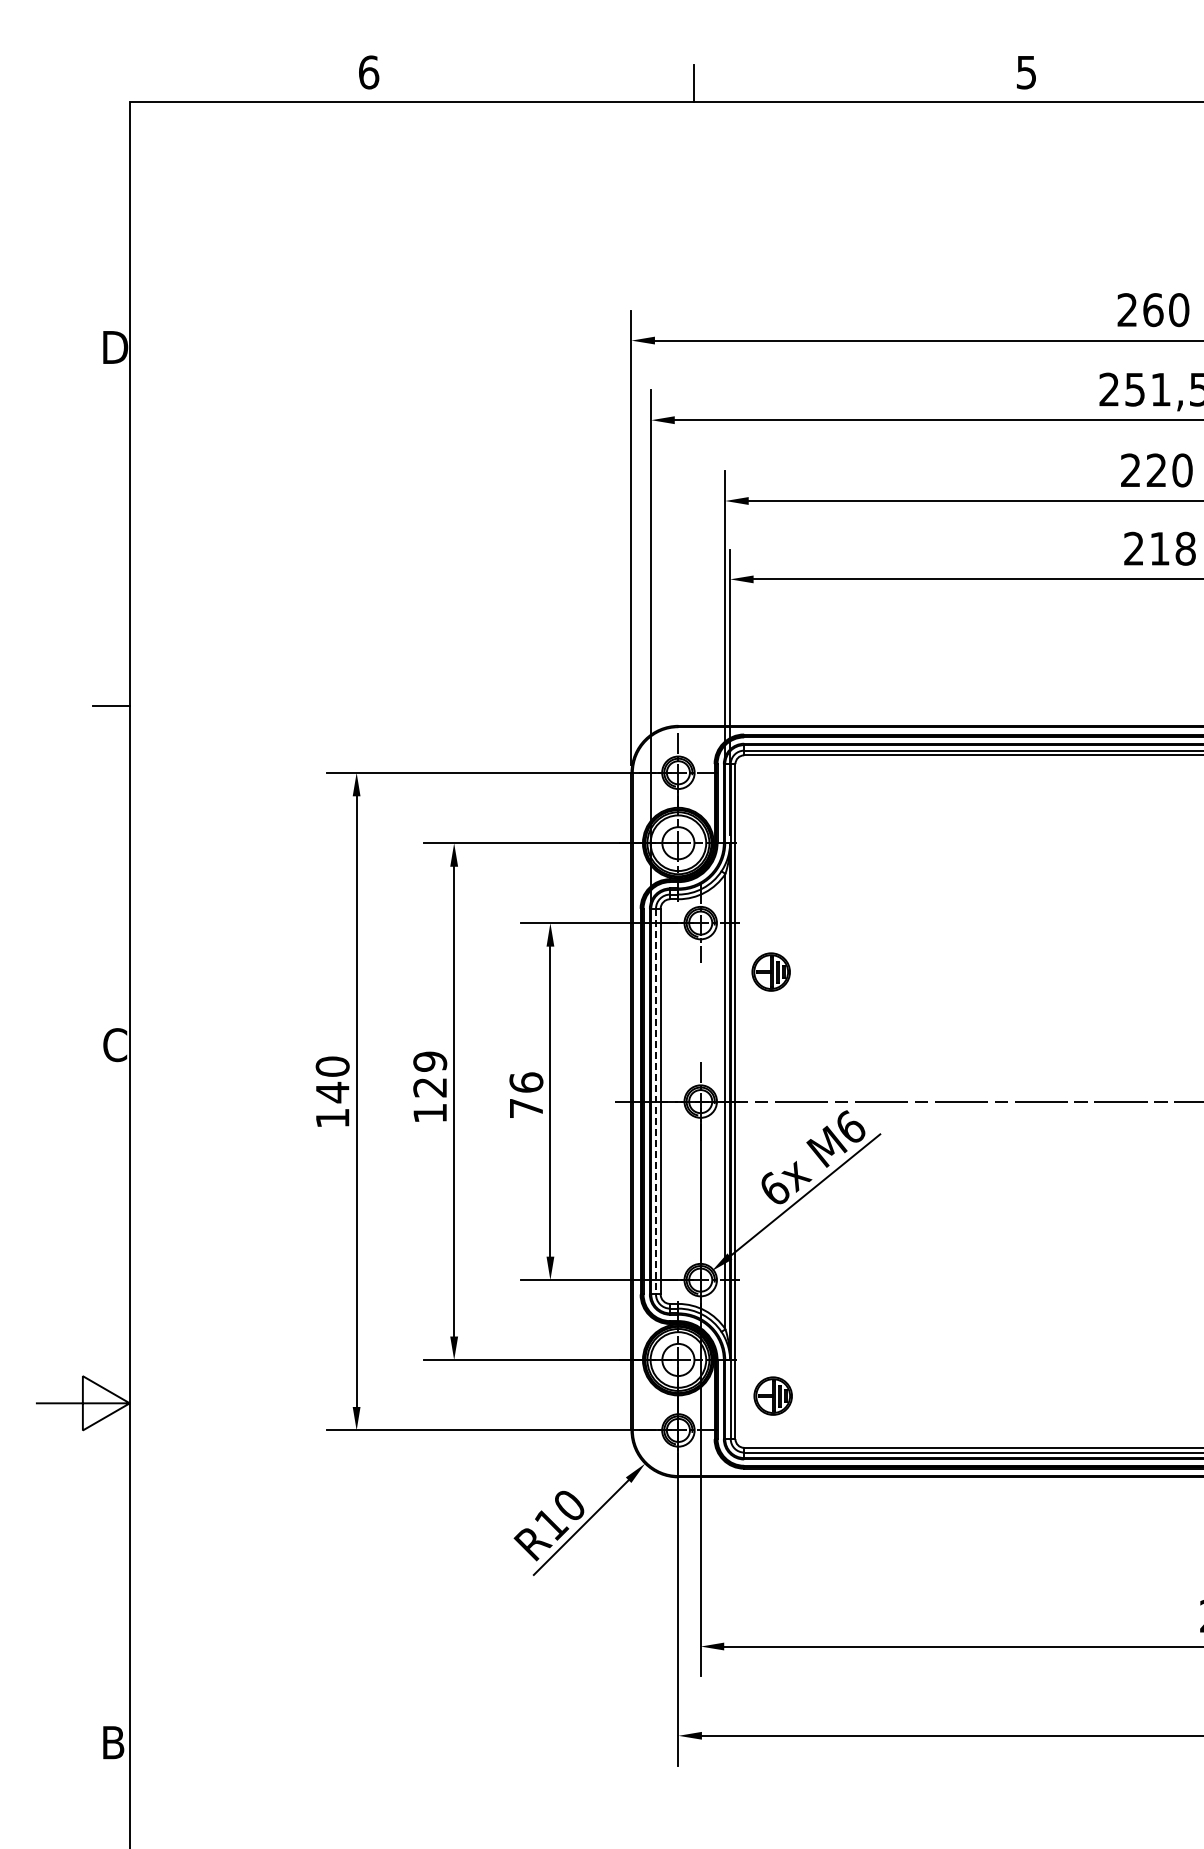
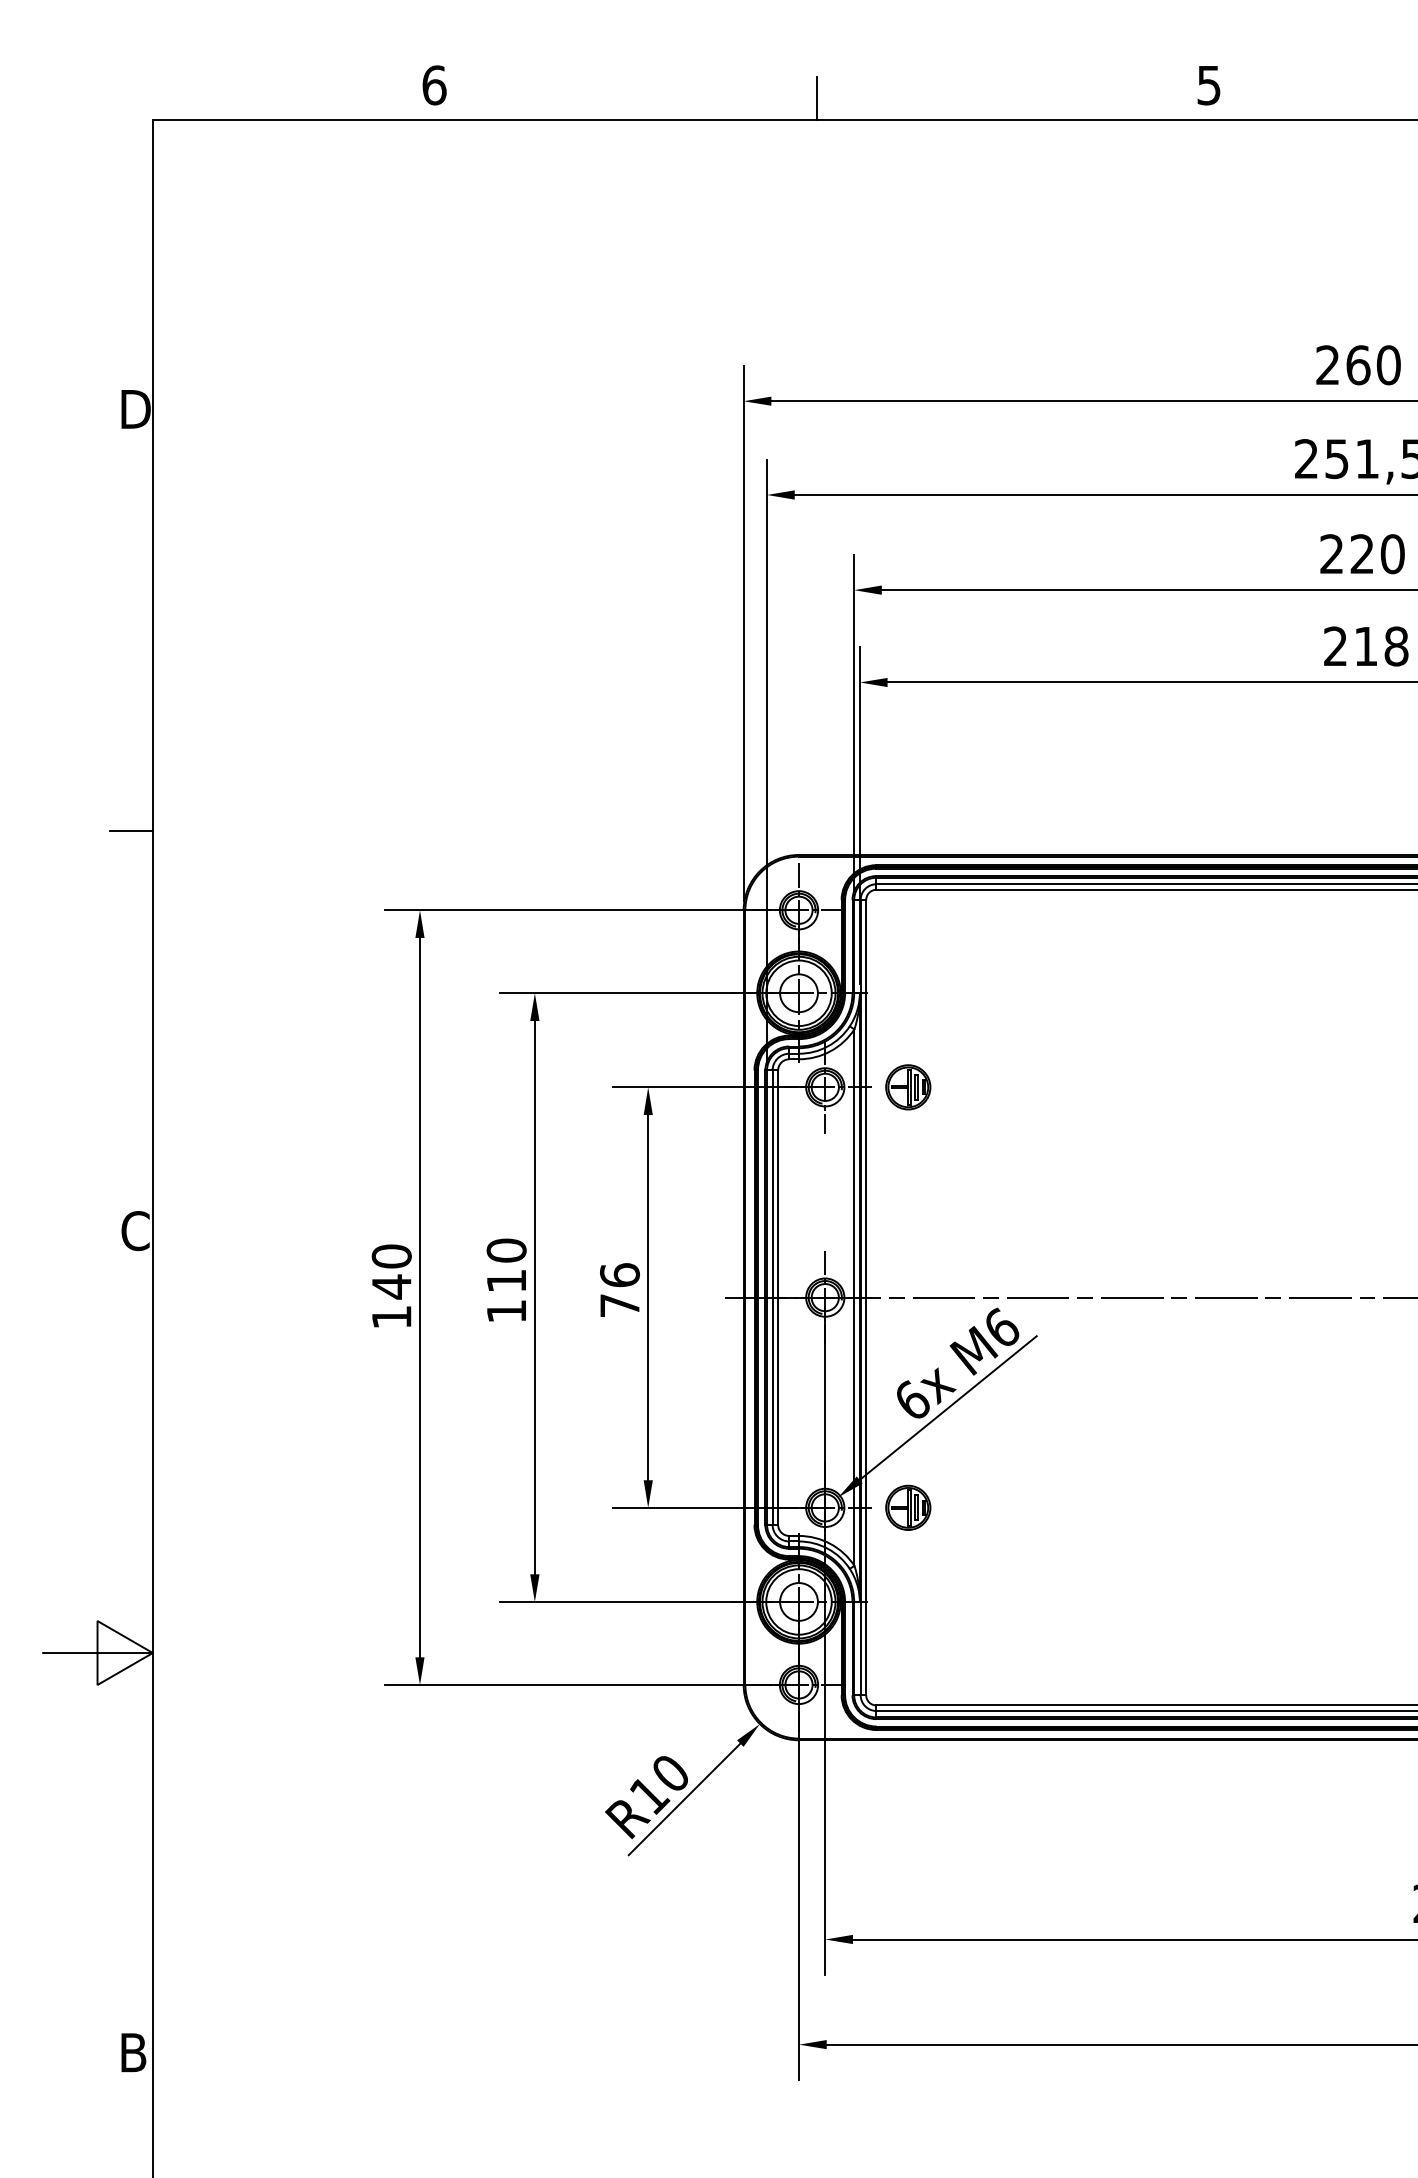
part: (770, 971) -> (907, 1086), moved
text: (430, 1074) -> (506, 1265), 129 -> 110
line: (656, 1101) -> (773, 1297), dashed -> solid
part: (772, 1395) -> (907, 1507), moved

